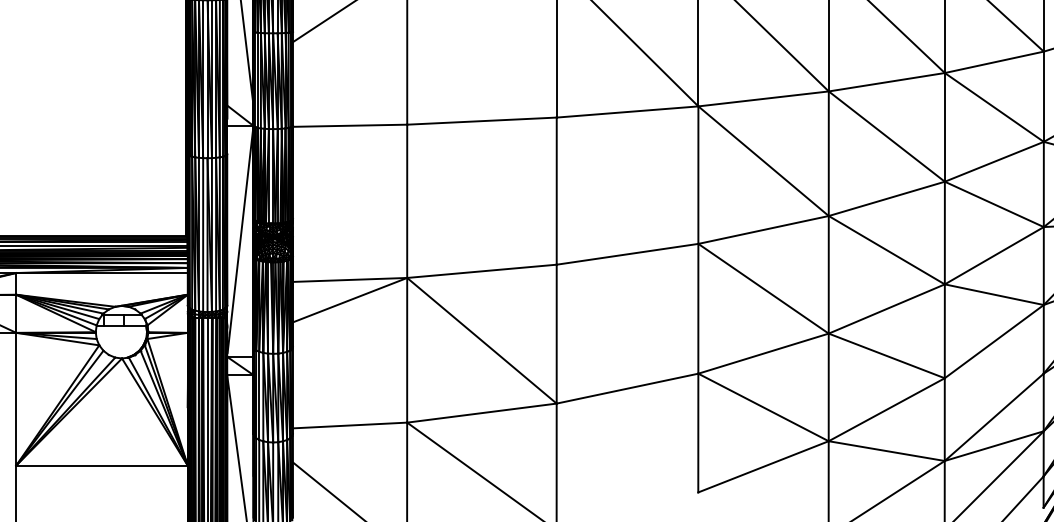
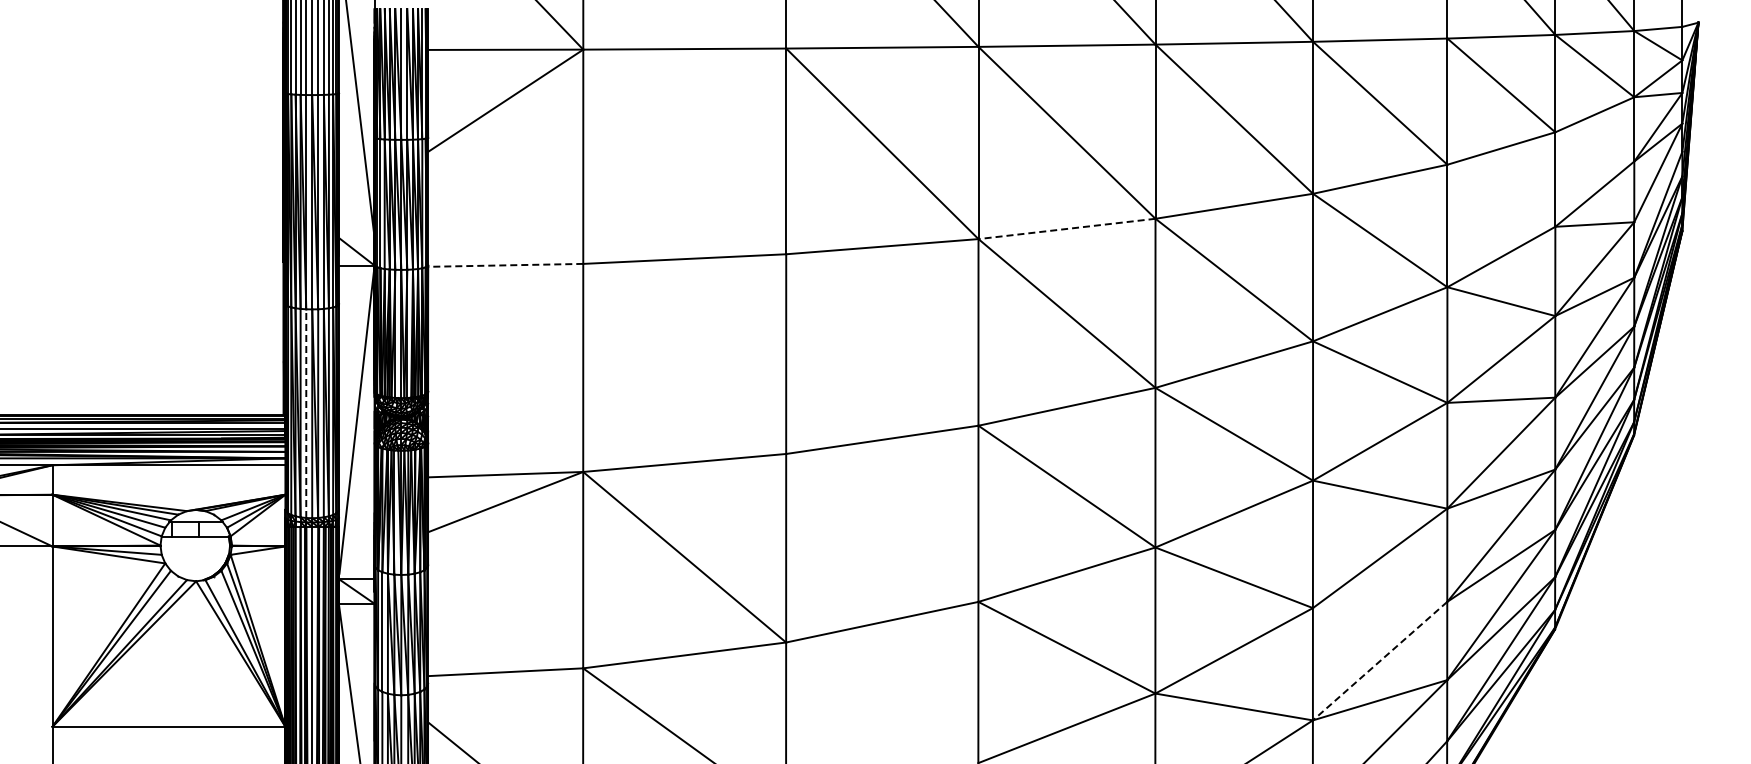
line: (763, 99) -> (1066, 229), solid -> dashed
line: (349, 125) -> (505, 265), solid -> dashed
line: (203, 234) -> (306, 413), solid -> dashed
line: (994, 417) -> (1380, 661), solid -> dashed

